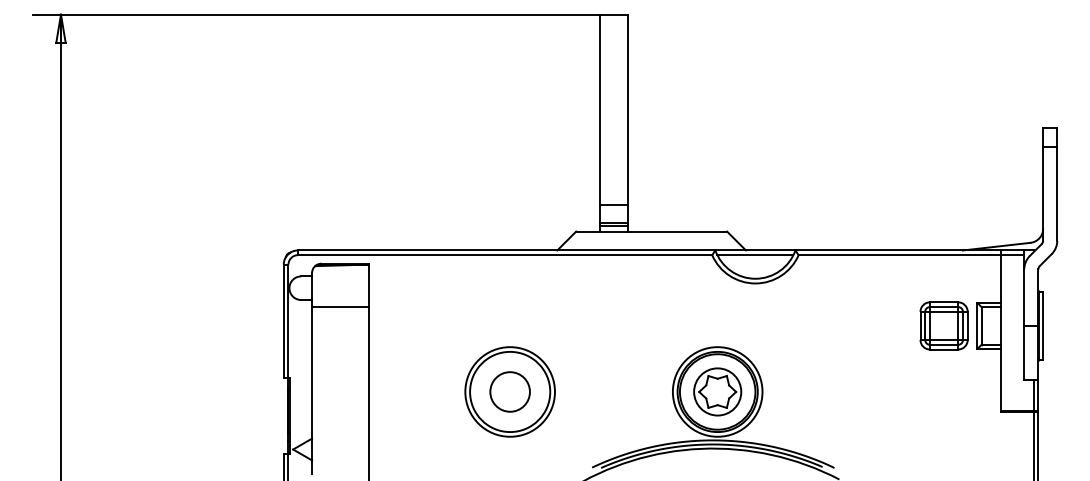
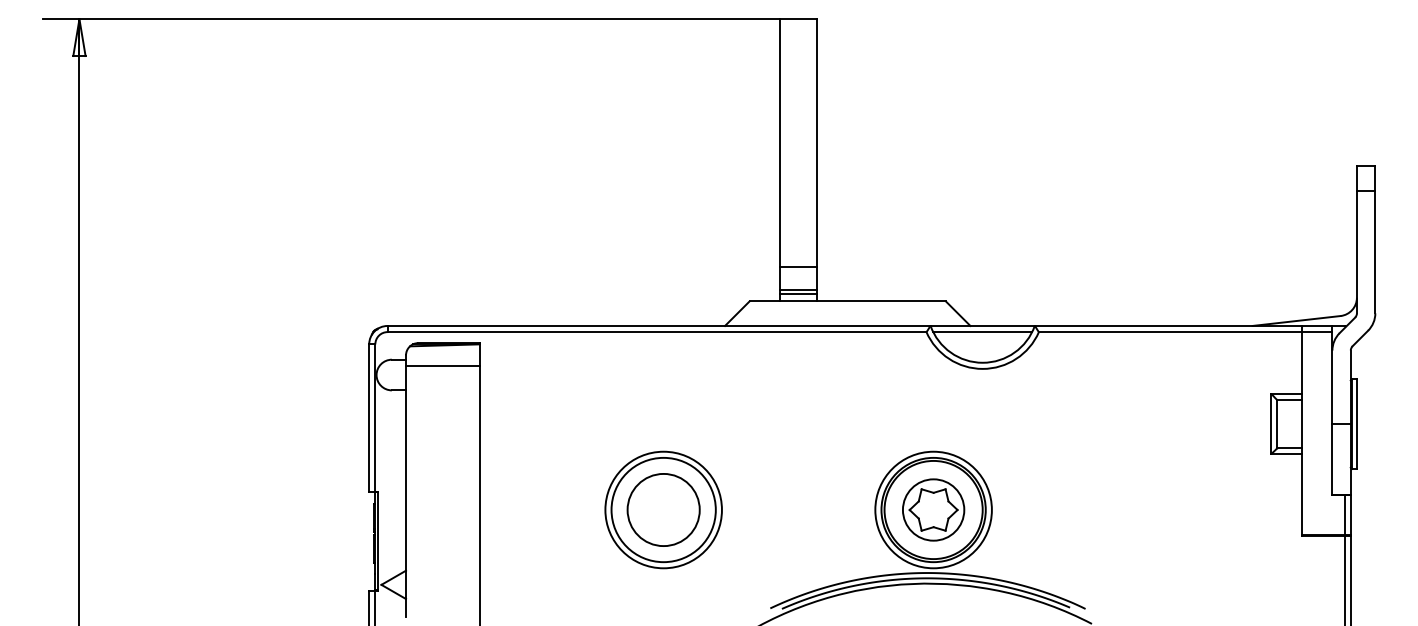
line: (340, 307) -> (443, 366), moved
part: (943, 325) -> (1227, 423), removed
circle: (509, 391) -> (662, 509), size x1.4

